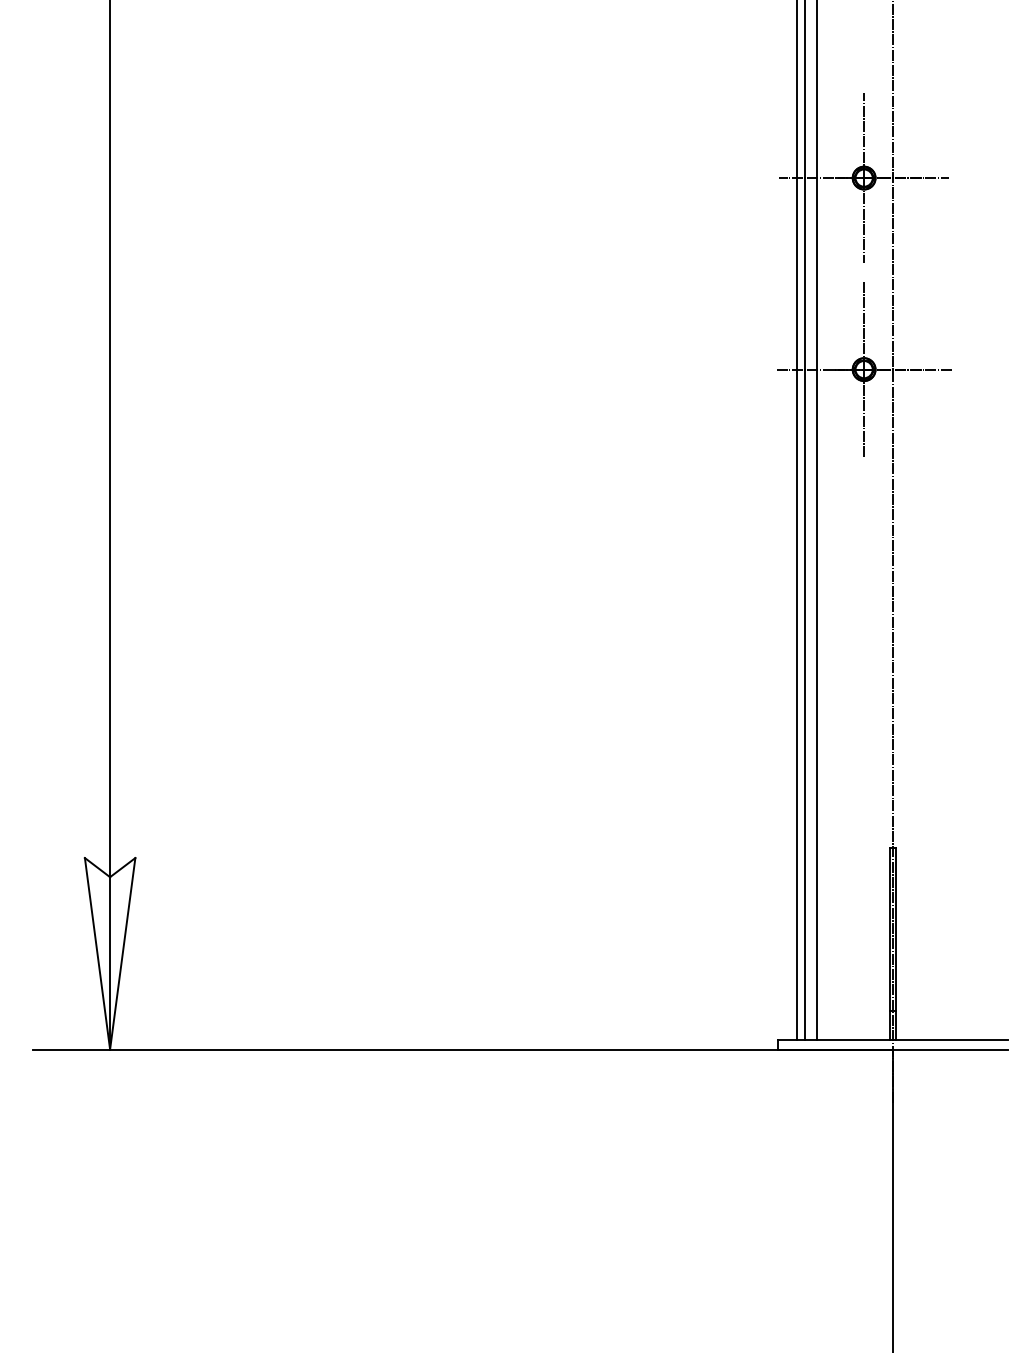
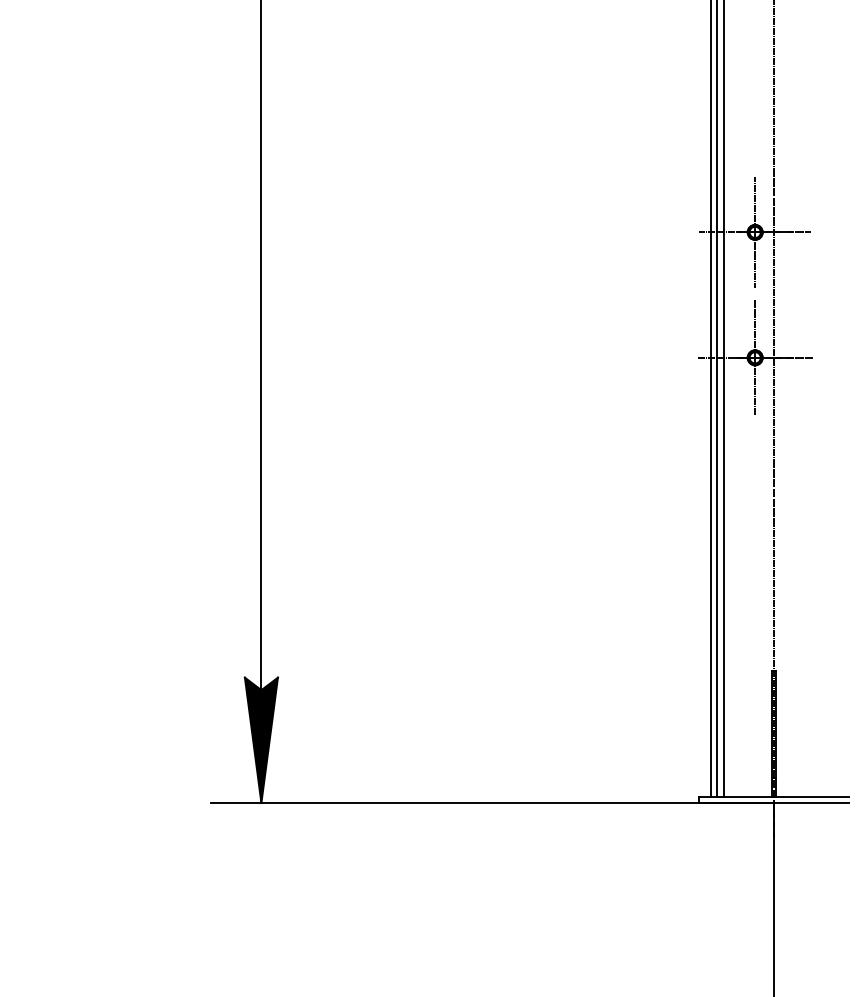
fill: (108, 954) -> (260, 740), added

